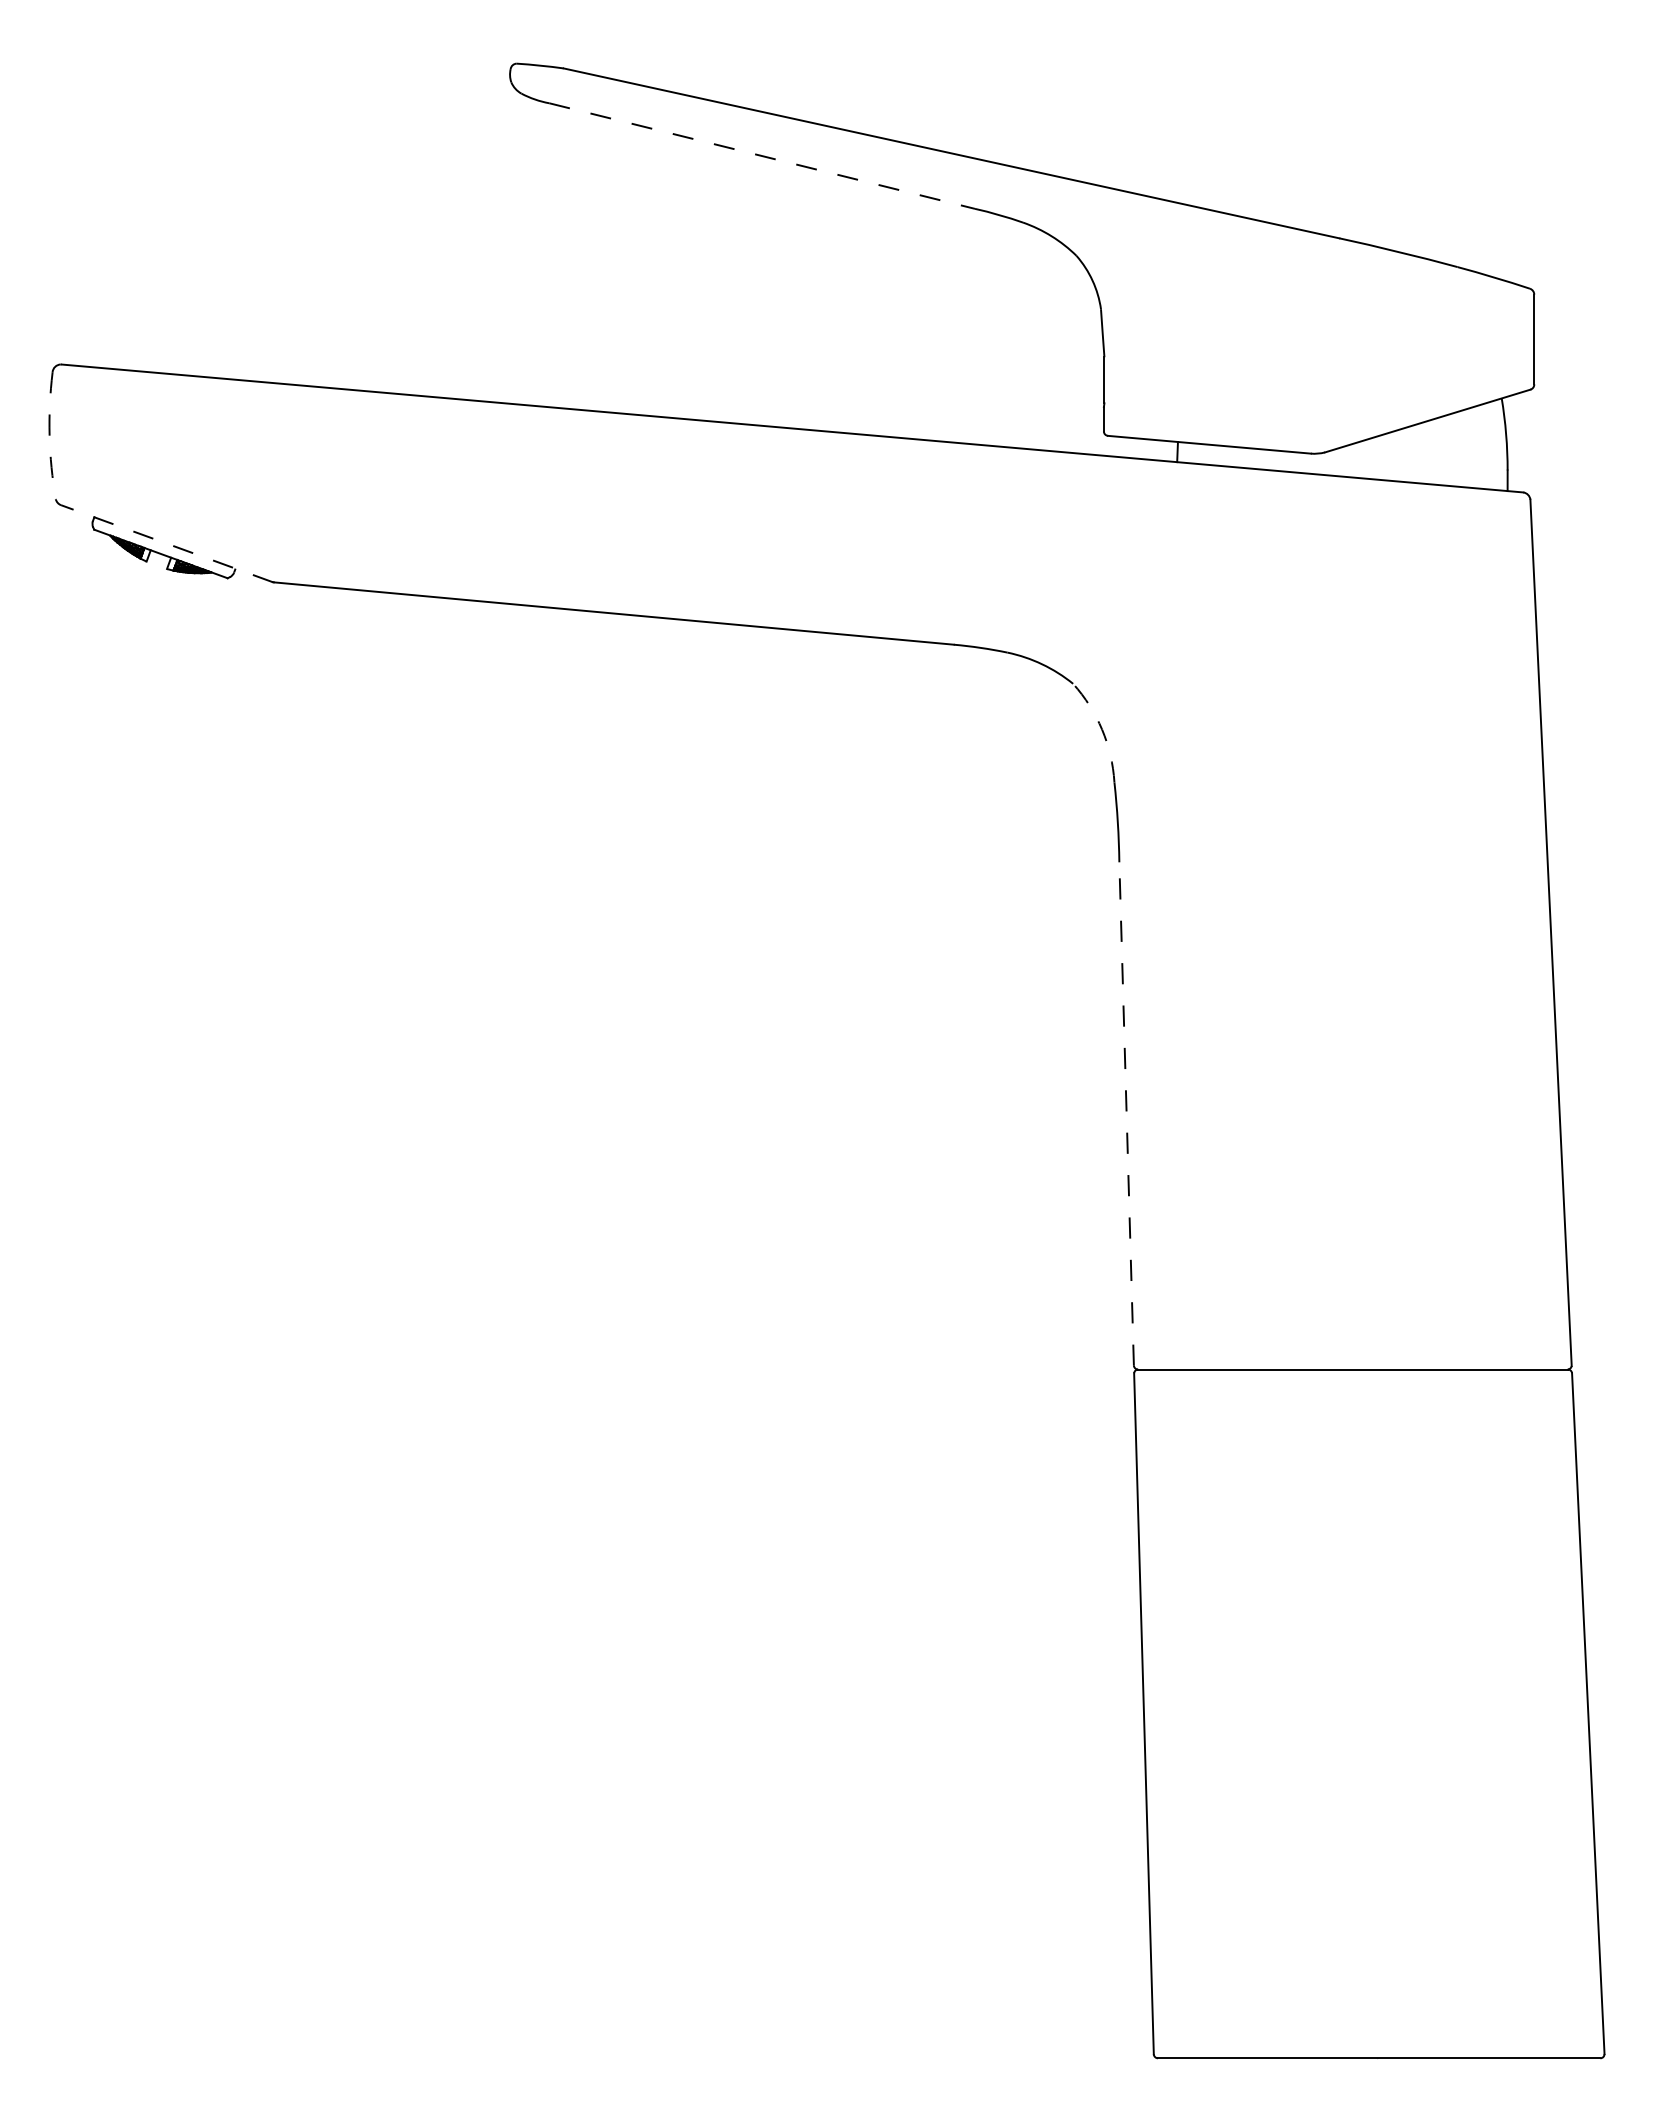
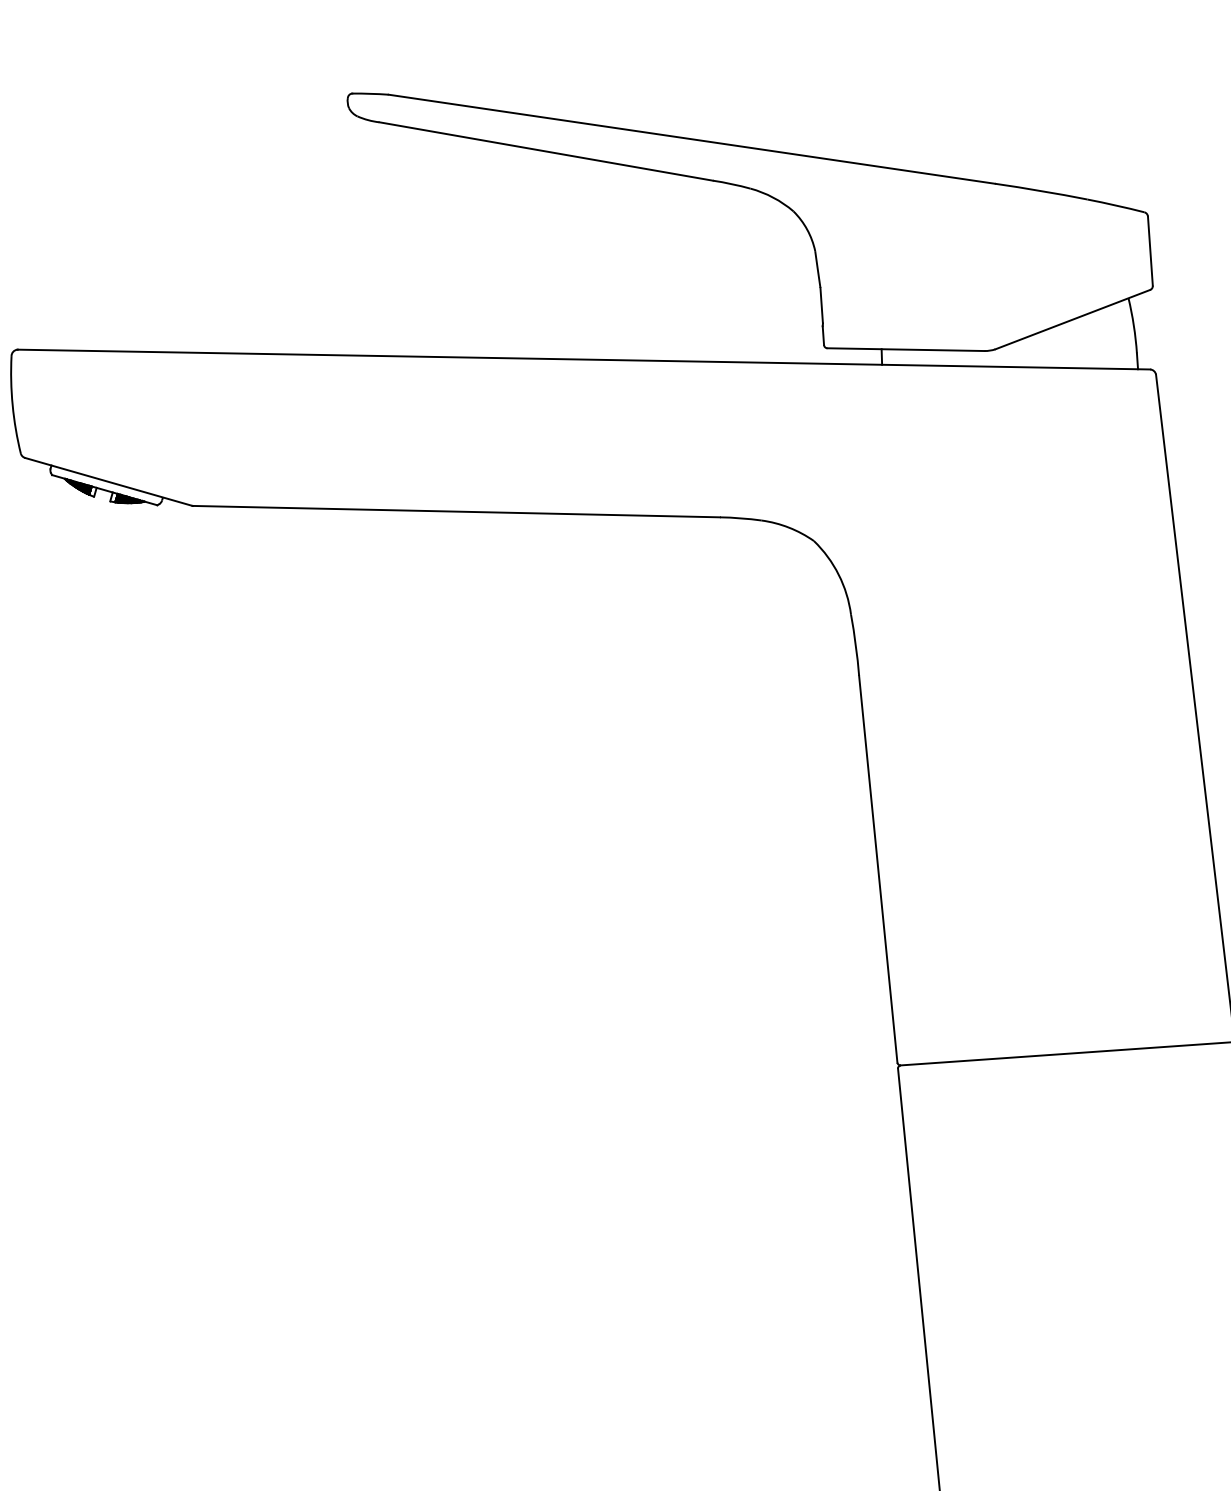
line: (762, 156) -> (546, 151), dashed -> solid
arc: (49, 435) -> (12, 404), dashed -> solid
line: (166, 543) -> (108, 481), dashed -> solid
arc: (1102, 729) -> (839, 574), dashed -> solid
line: (1126, 1114) -> (878, 869), dashed -> solid

